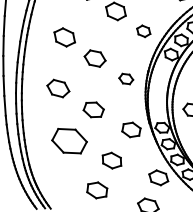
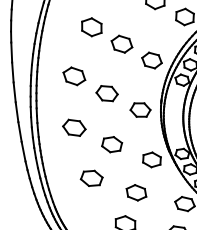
part: (143, 31) -> (151, 60), size x1.43
part: (126, 78) -> (140, 109), size x1.43
part: (69, 139) -> (91, 177), size x0.62

